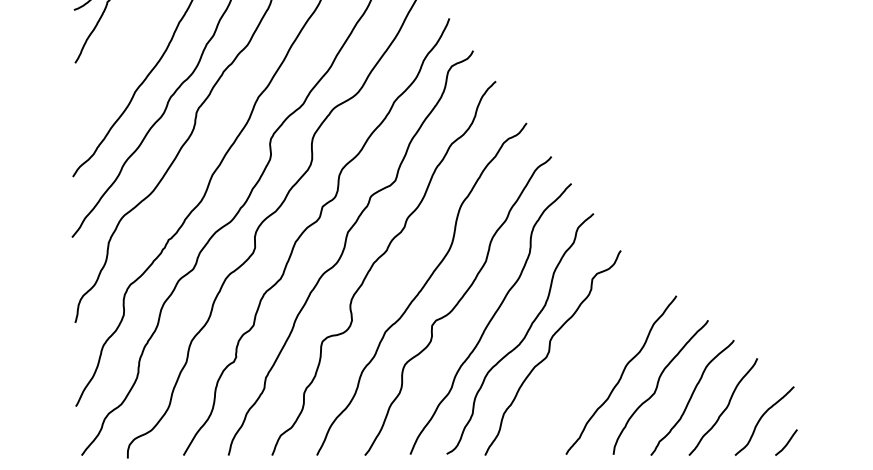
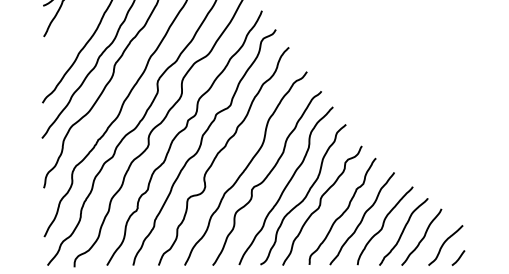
curve: (589, 362) -> (343, 211), added

